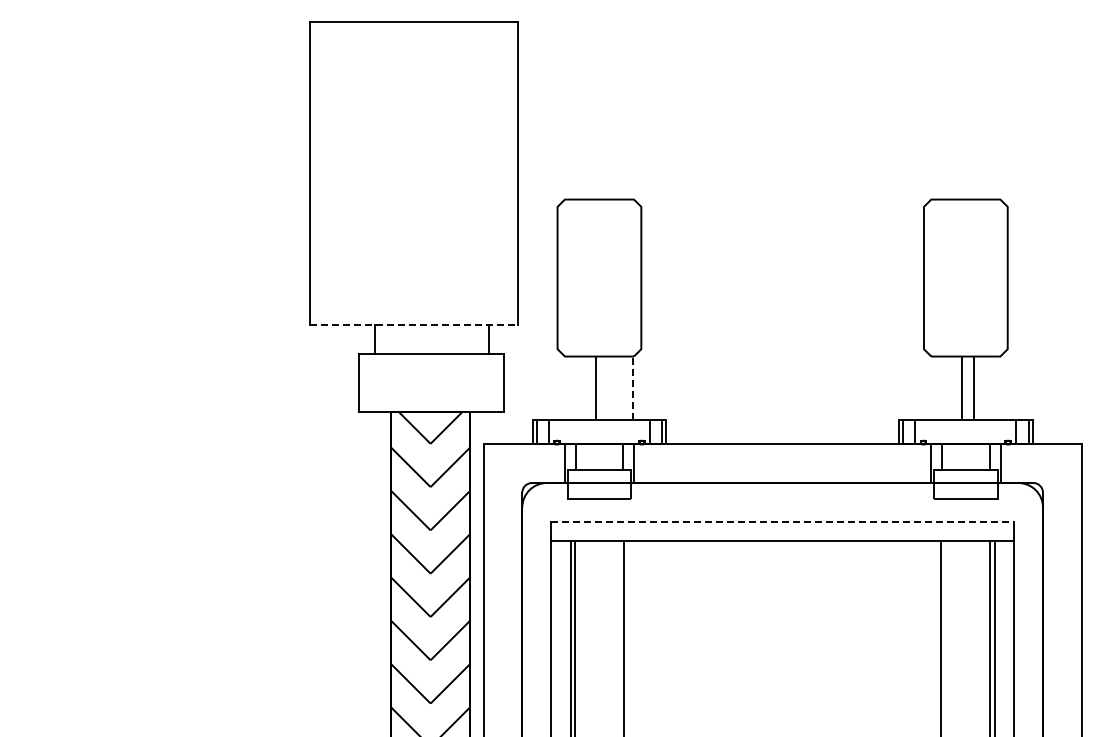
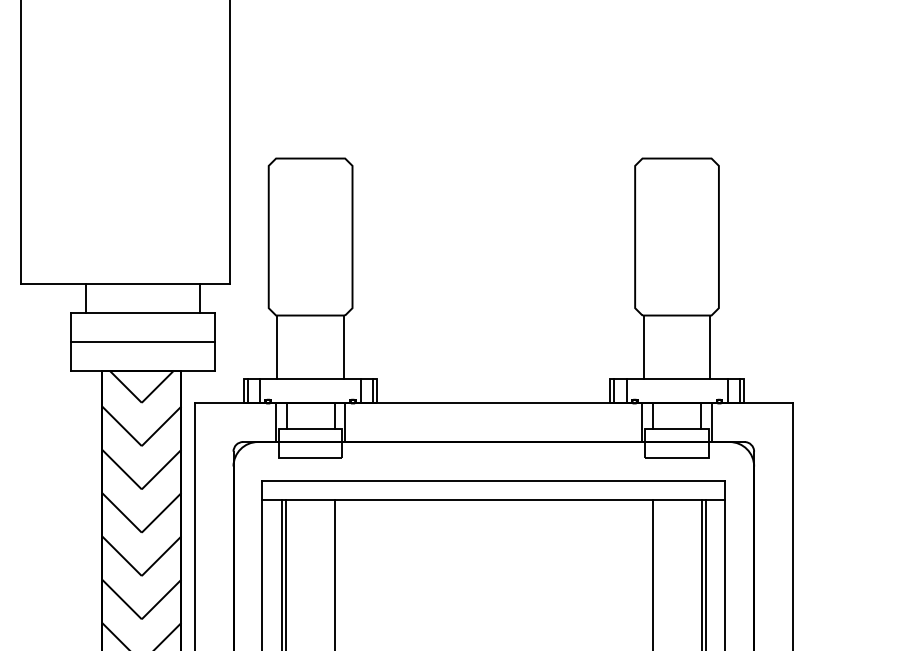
line: (414, 324) -> (125, 283), dashed -> solid
line: (431, 382) -> (142, 341), added
line: (596, 387) -> (277, 346), moved
line: (962, 387) -> (643, 346), moved
line: (974, 387) -> (710, 346), moved
line: (632, 388) -> (343, 347), dashed -> solid
line: (783, 521) -> (494, 480), dashed -> solid

